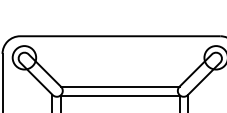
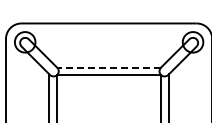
line: (120, 86) -> (109, 67), solid -> dashed

